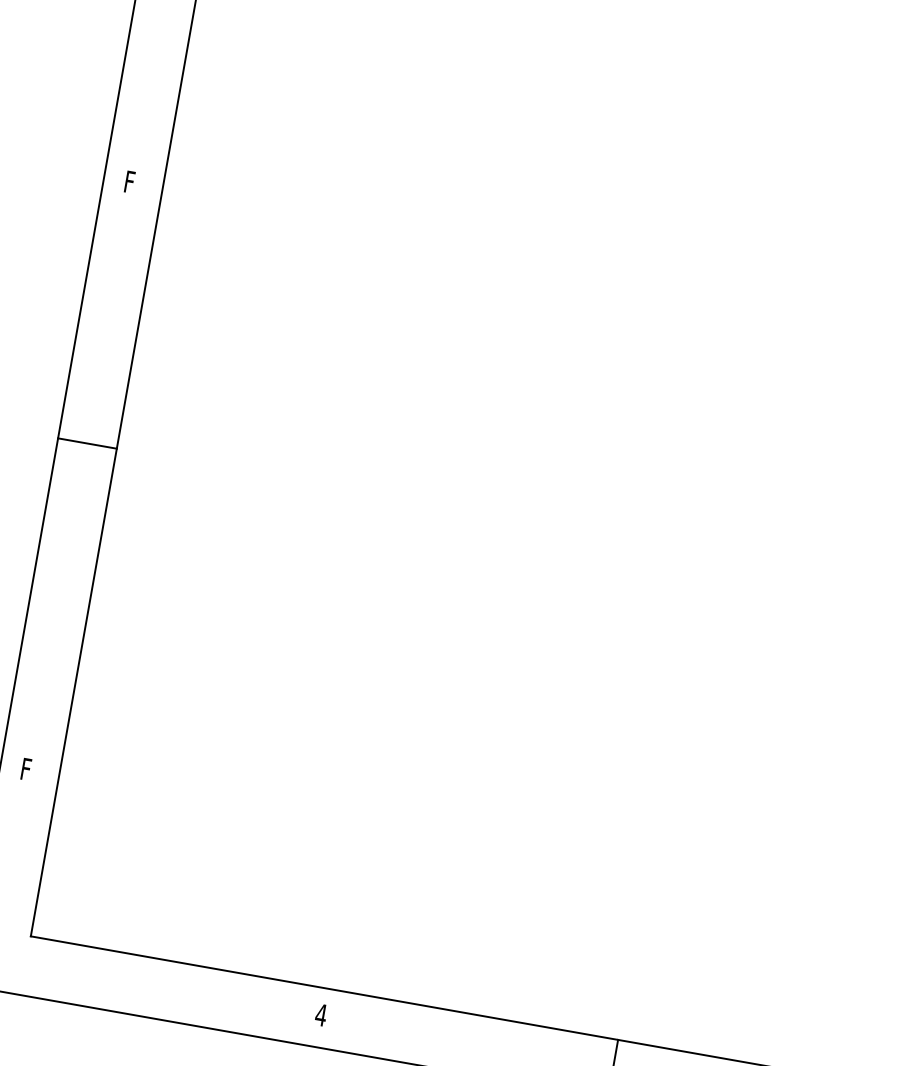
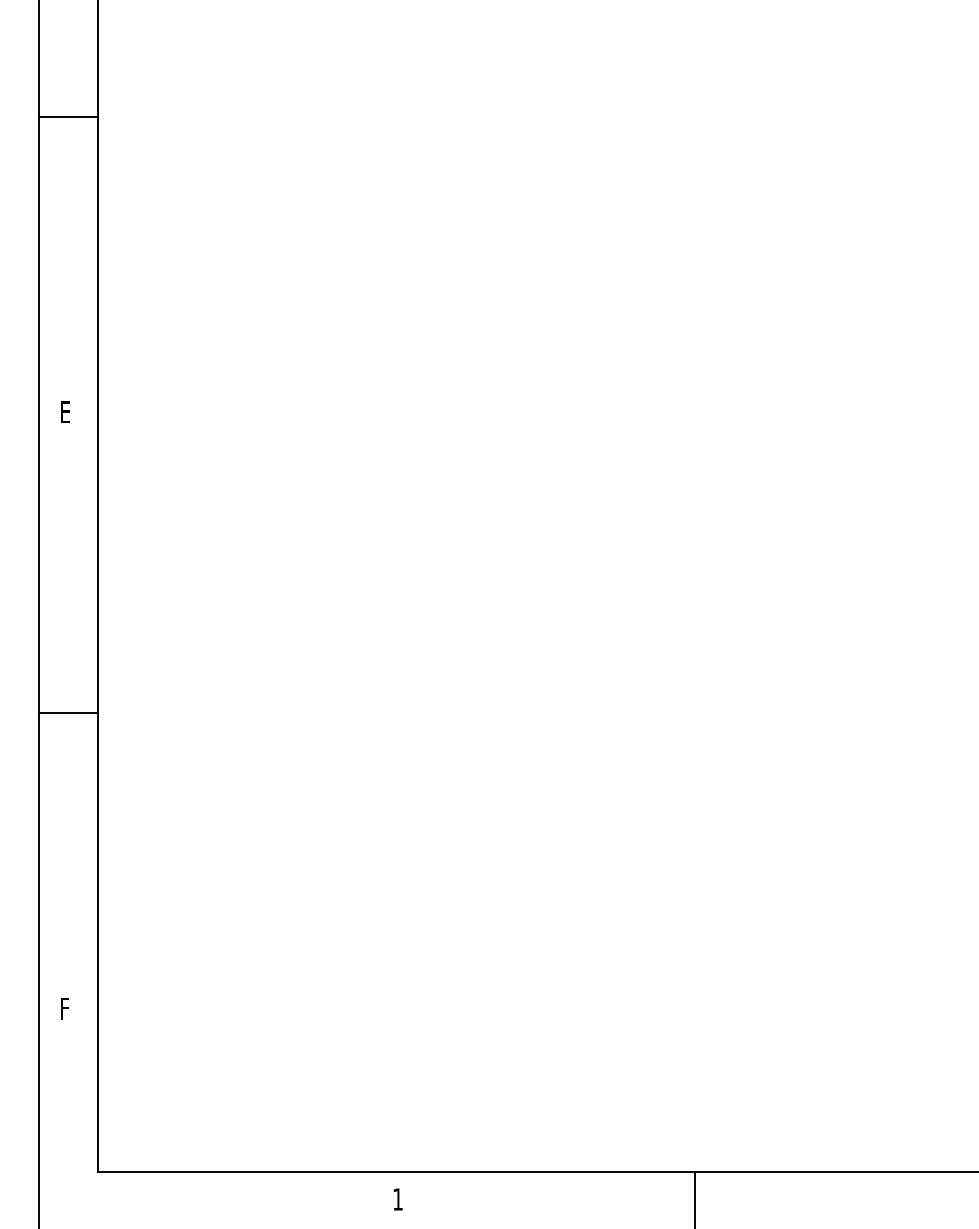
text: (131, 181) -> (66, 411), F -> E
line: (87, 443) -> (68, 713), moved
text: (320, 1015) -> (397, 1199), 4 -> 1

